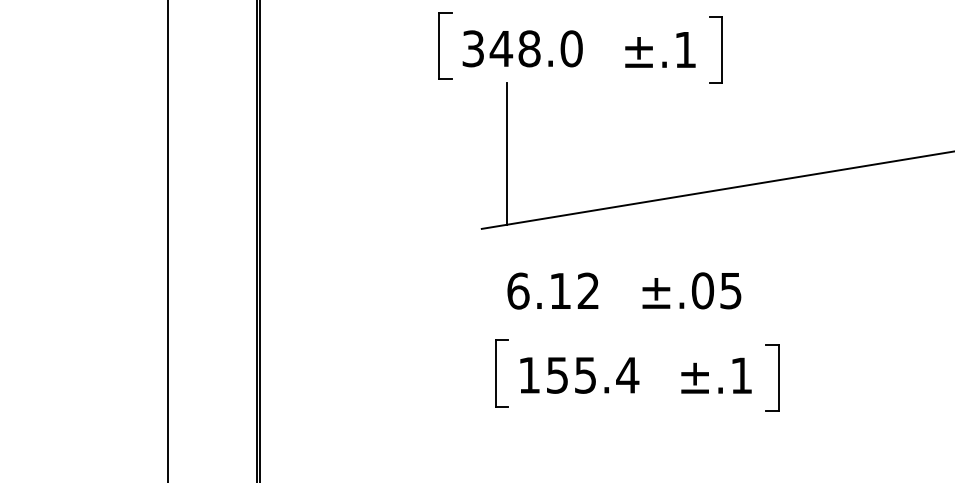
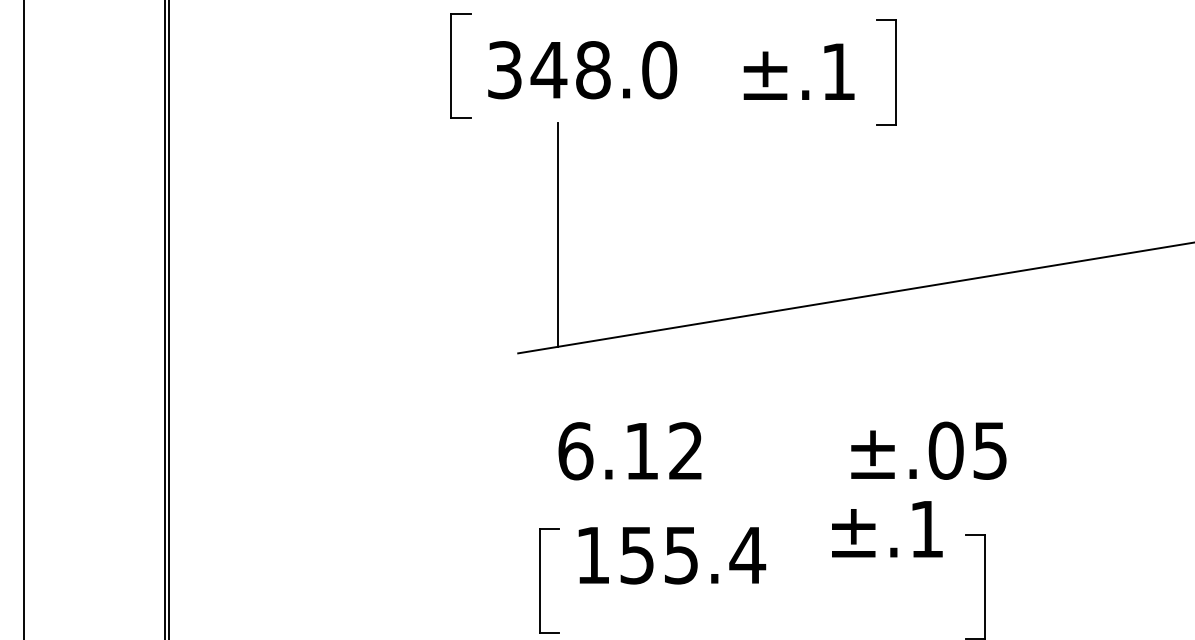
text: (691, 290) -> (928, 450), moved
text: (579, 375) -> (671, 555), moved
text: (716, 375) -> (887, 528), moved

